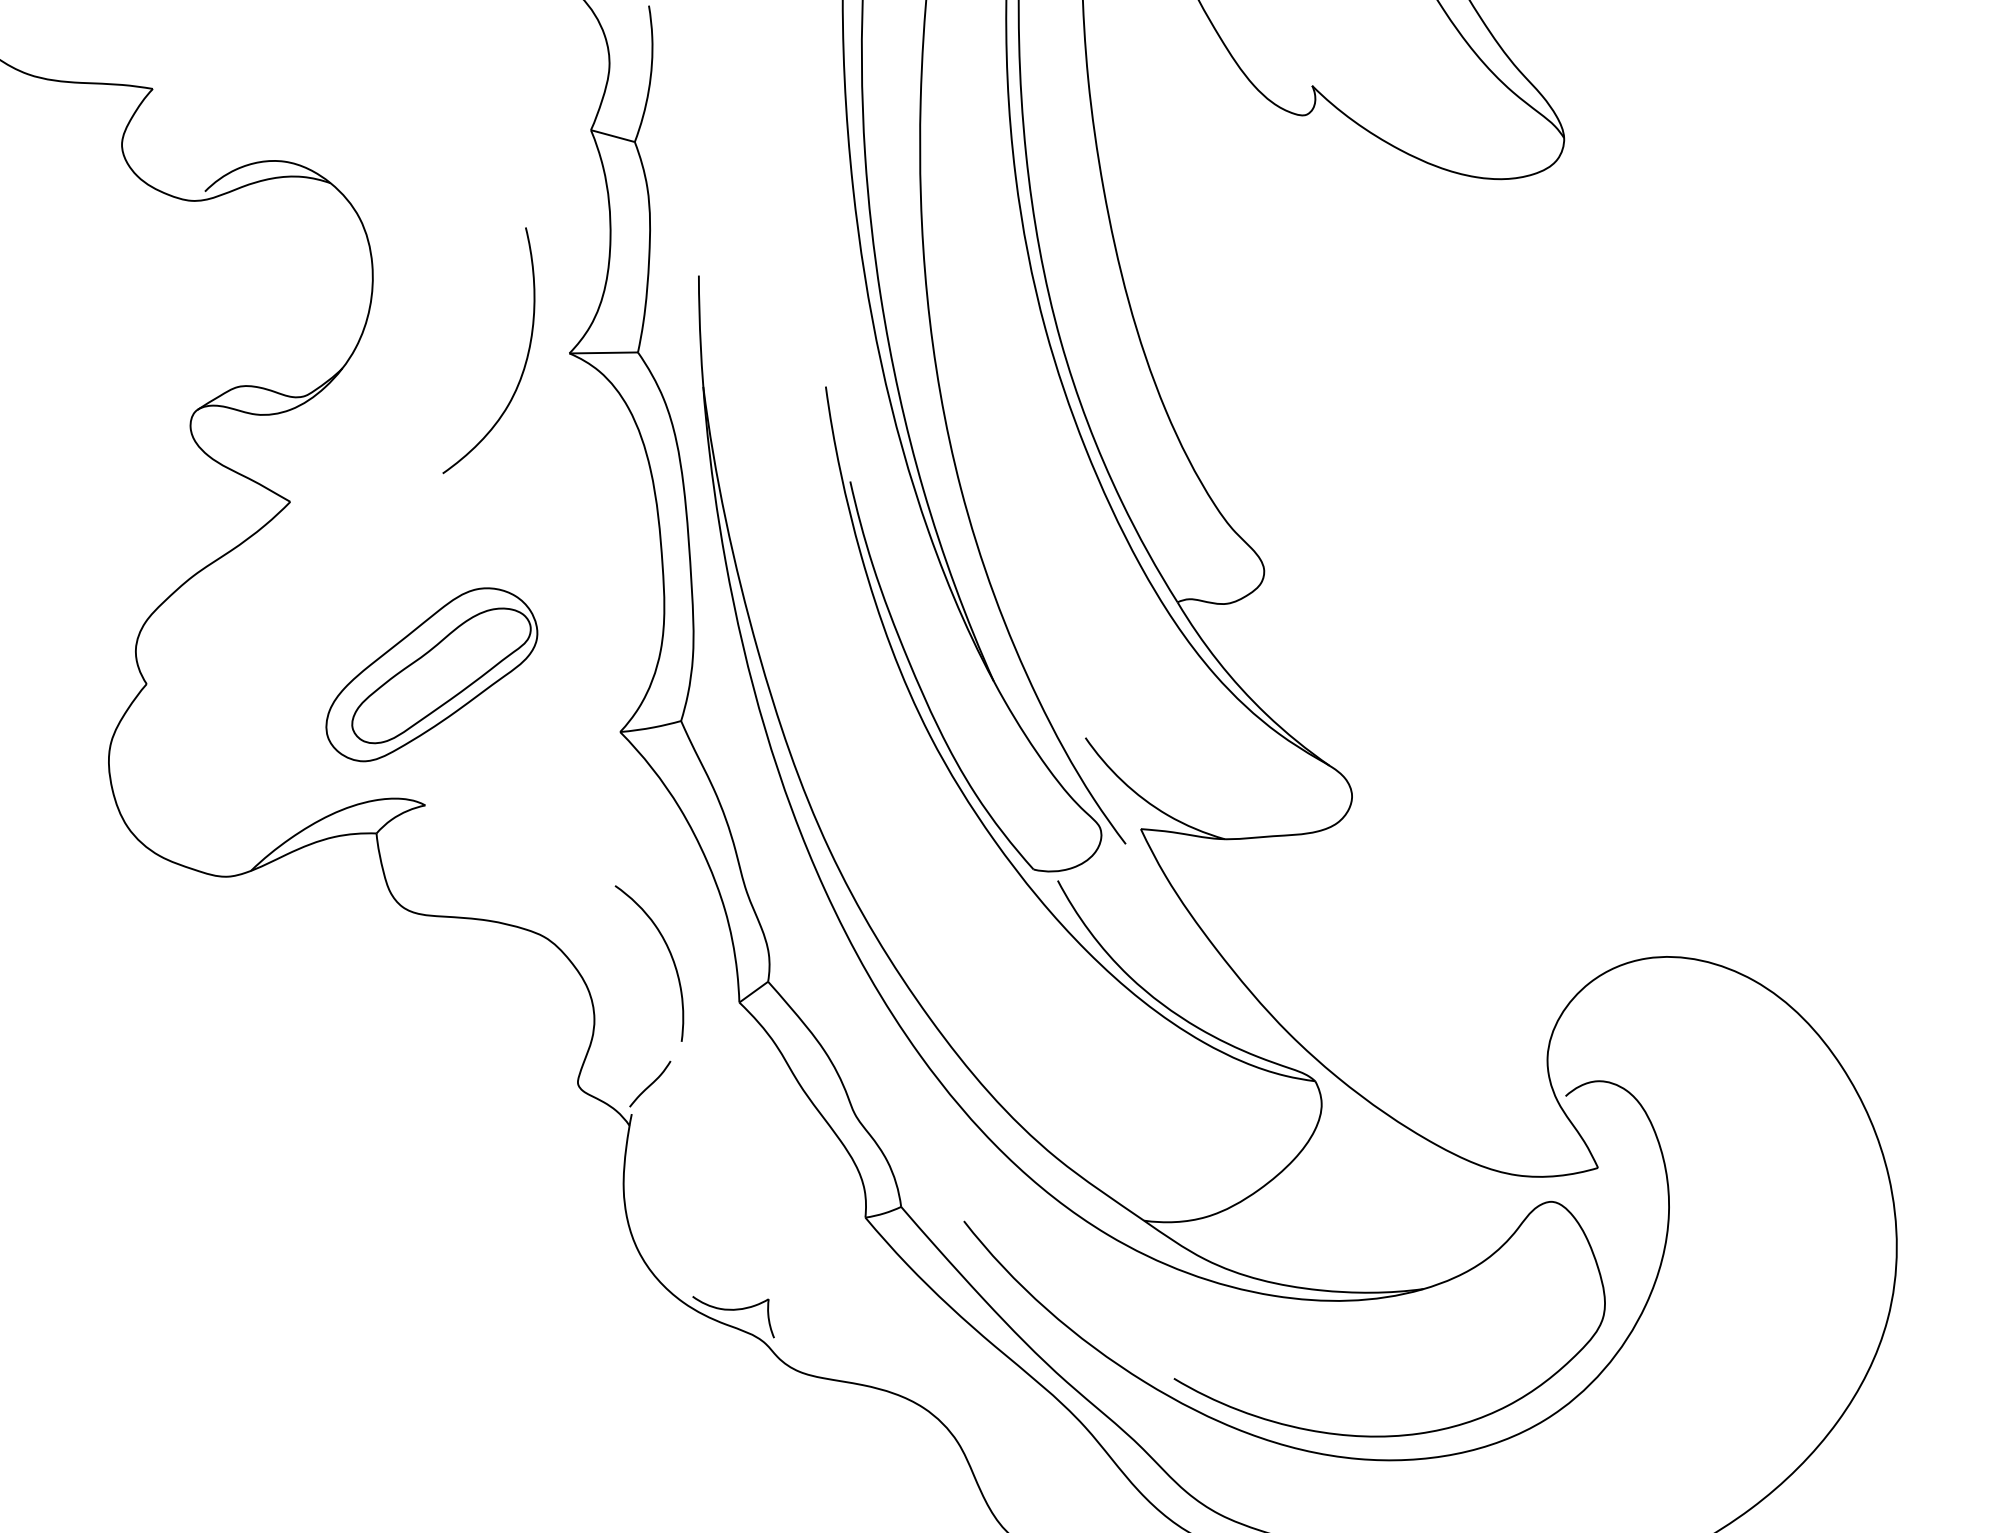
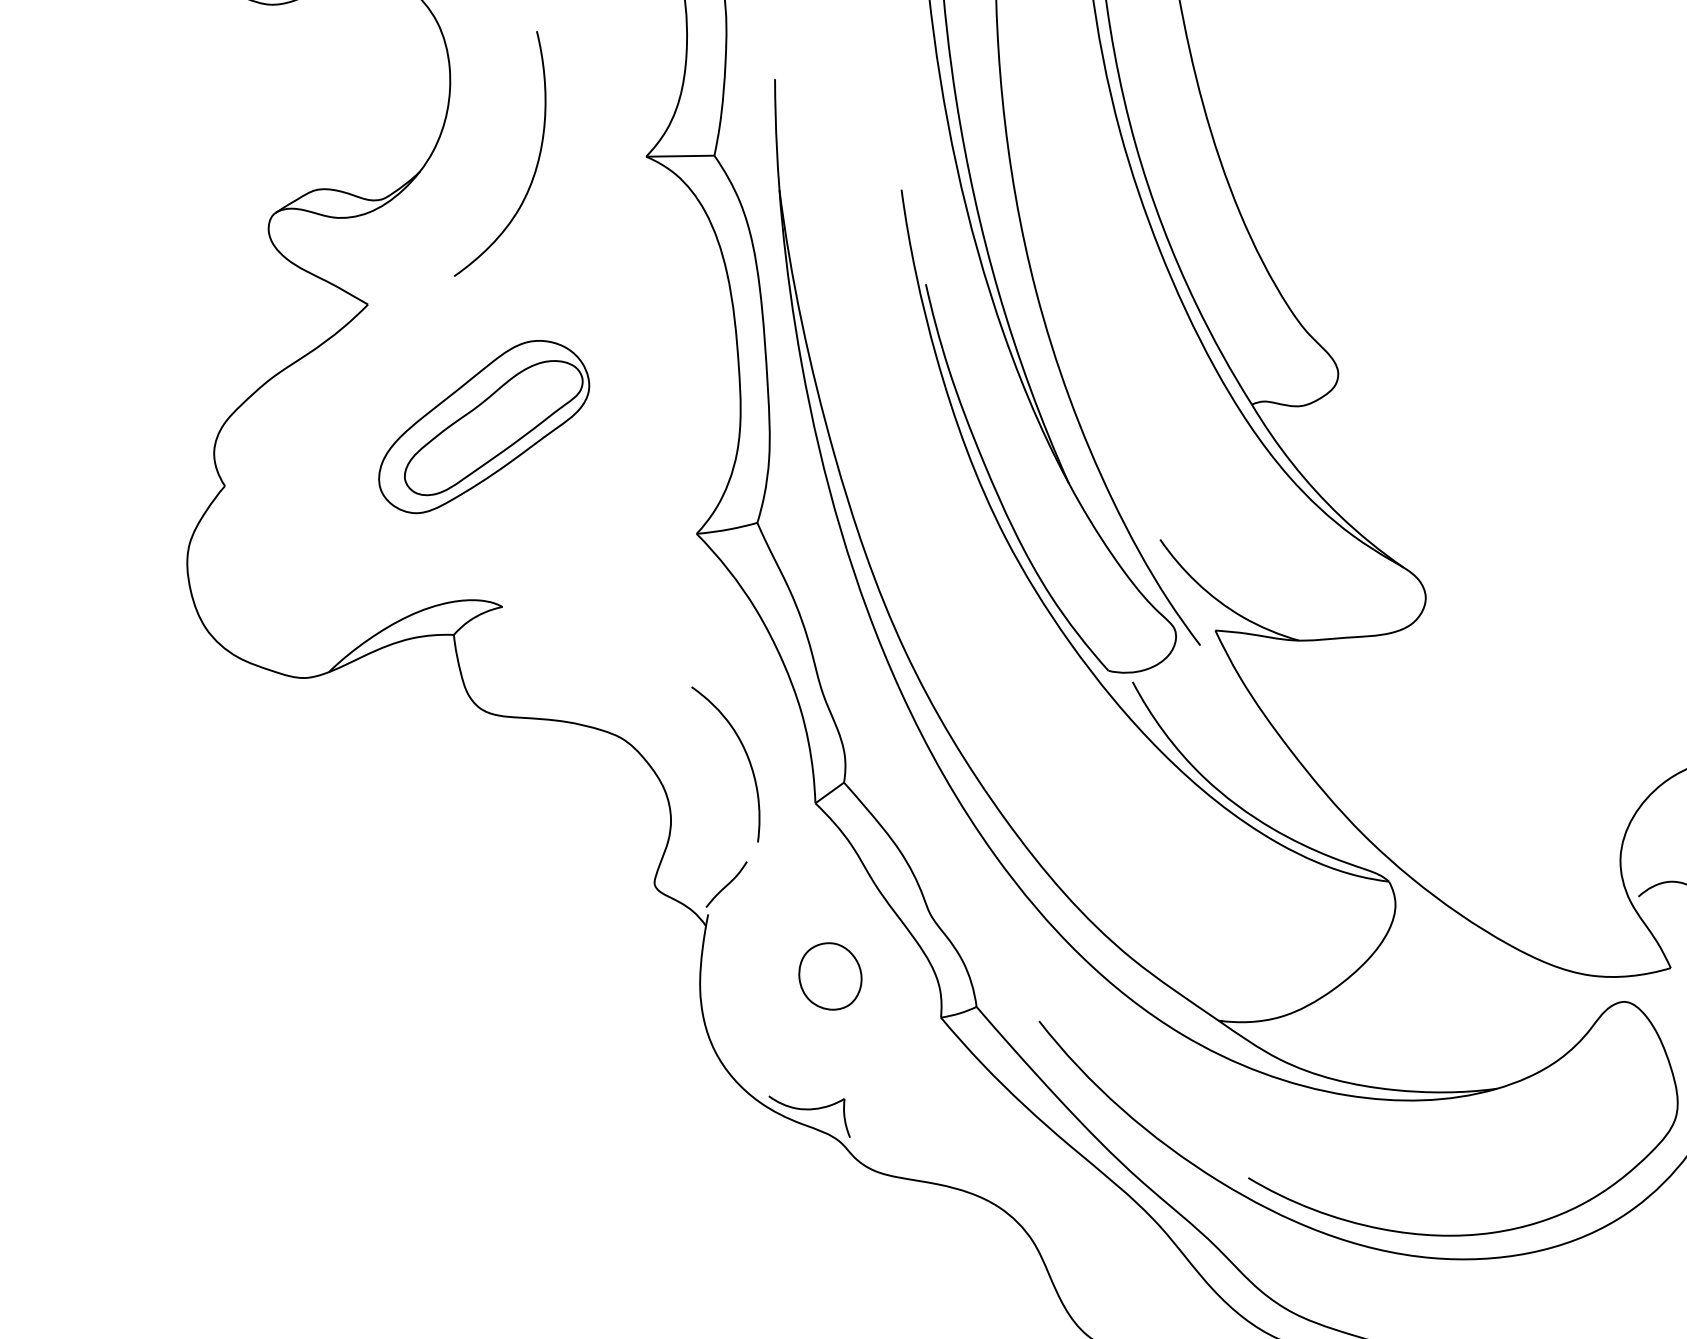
curve: (524, 363) -> (535, 166), moved
part: (431, 674) -> (483, 426), moved
part: (754, 1176) -> (830, 976), added

